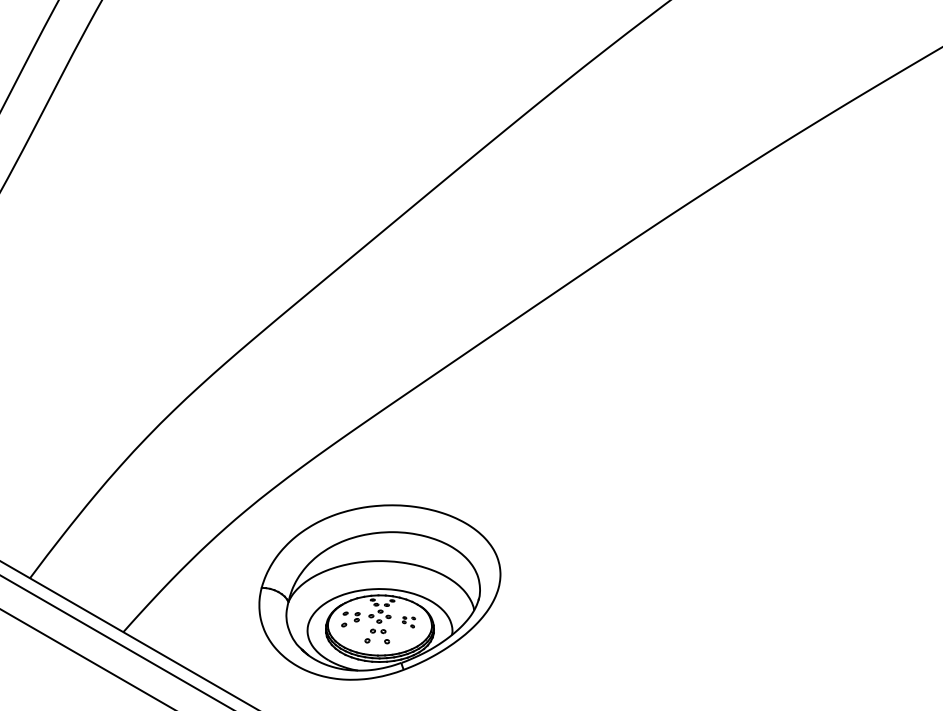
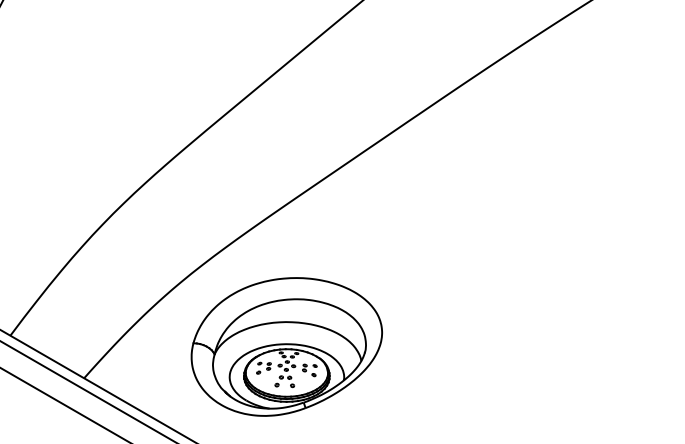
part: (408, 622) -> (309, 370), size x1.43

